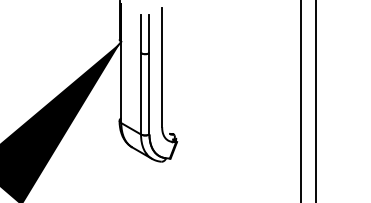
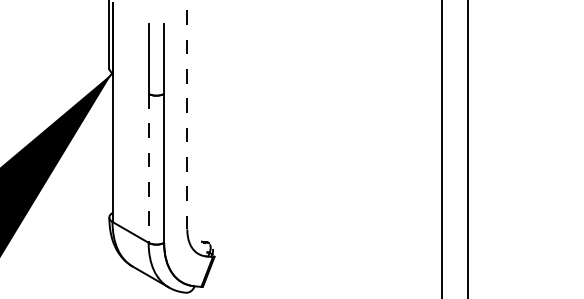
line: (162, 67) -> (187, 120), solid -> dashed
line: (141, 93) -> (149, 167), solid -> dashed

